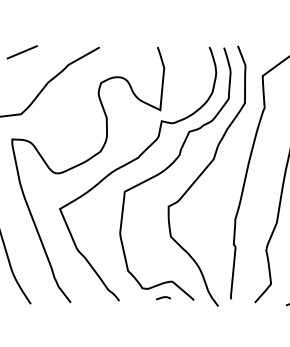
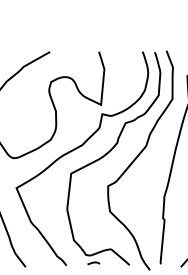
curve: (163, 298) -> (93, 263), moved

